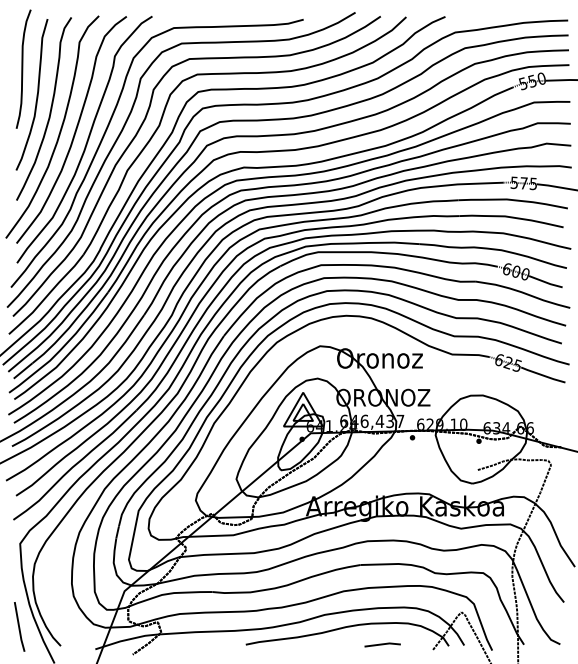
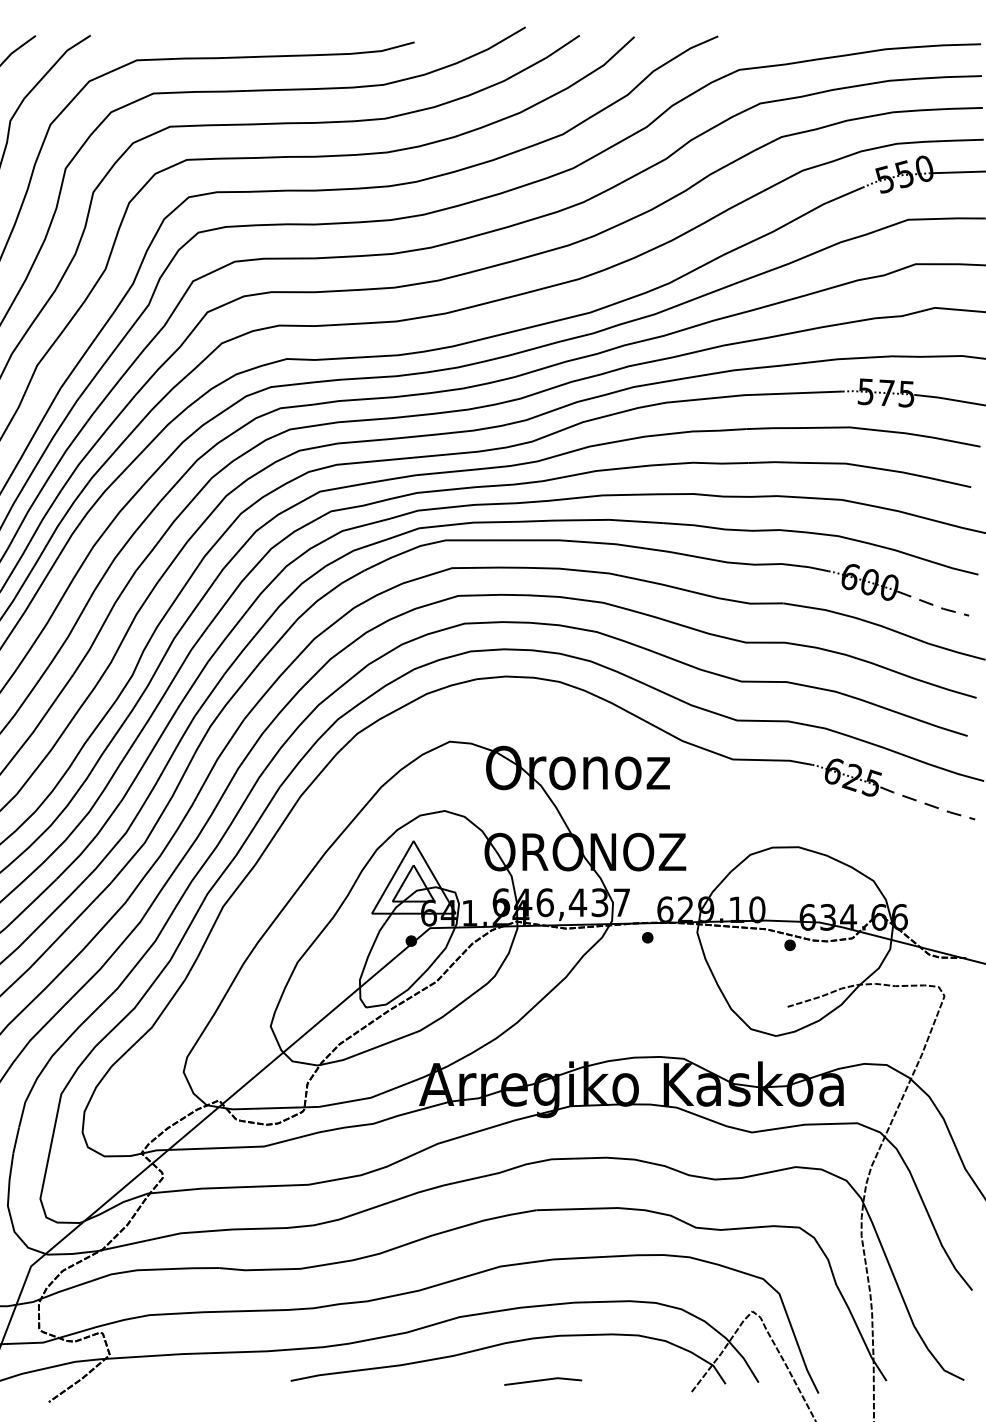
line: (546, 282) -> (934, 605), solid -> dashed
line: (543, 375) -> (928, 804), solid -> dashed
line: (382, 644) -> (542, 1380), moved

